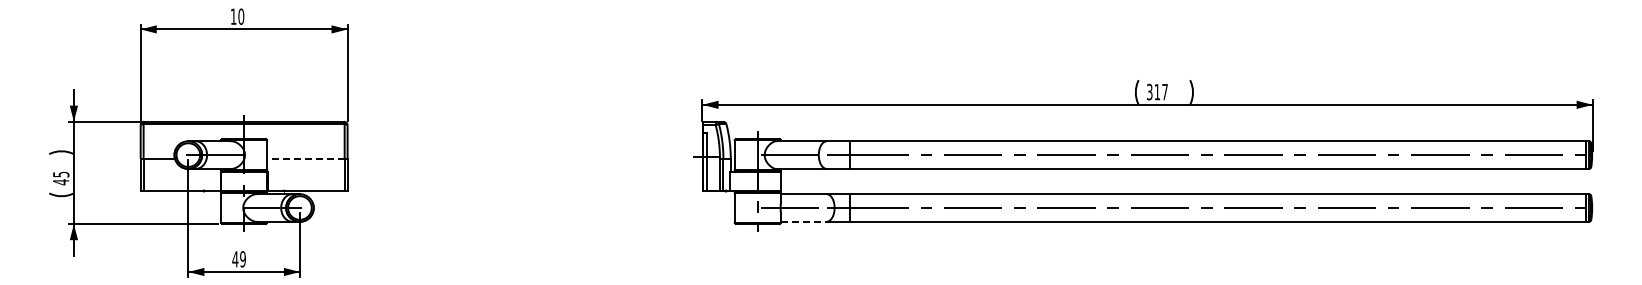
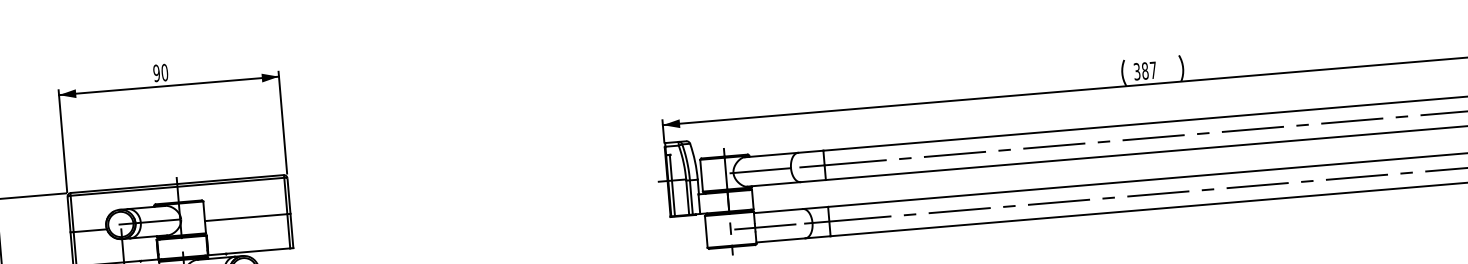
text: (233, 16) -> (156, 73), 10 -> 90
text: (1157, 91) -> (1145, 70), 317 -> 387
line: (305, 158) -> (245, 217), dashed -> solid
line: (804, 221) -> (781, 240), dashed -> solid

